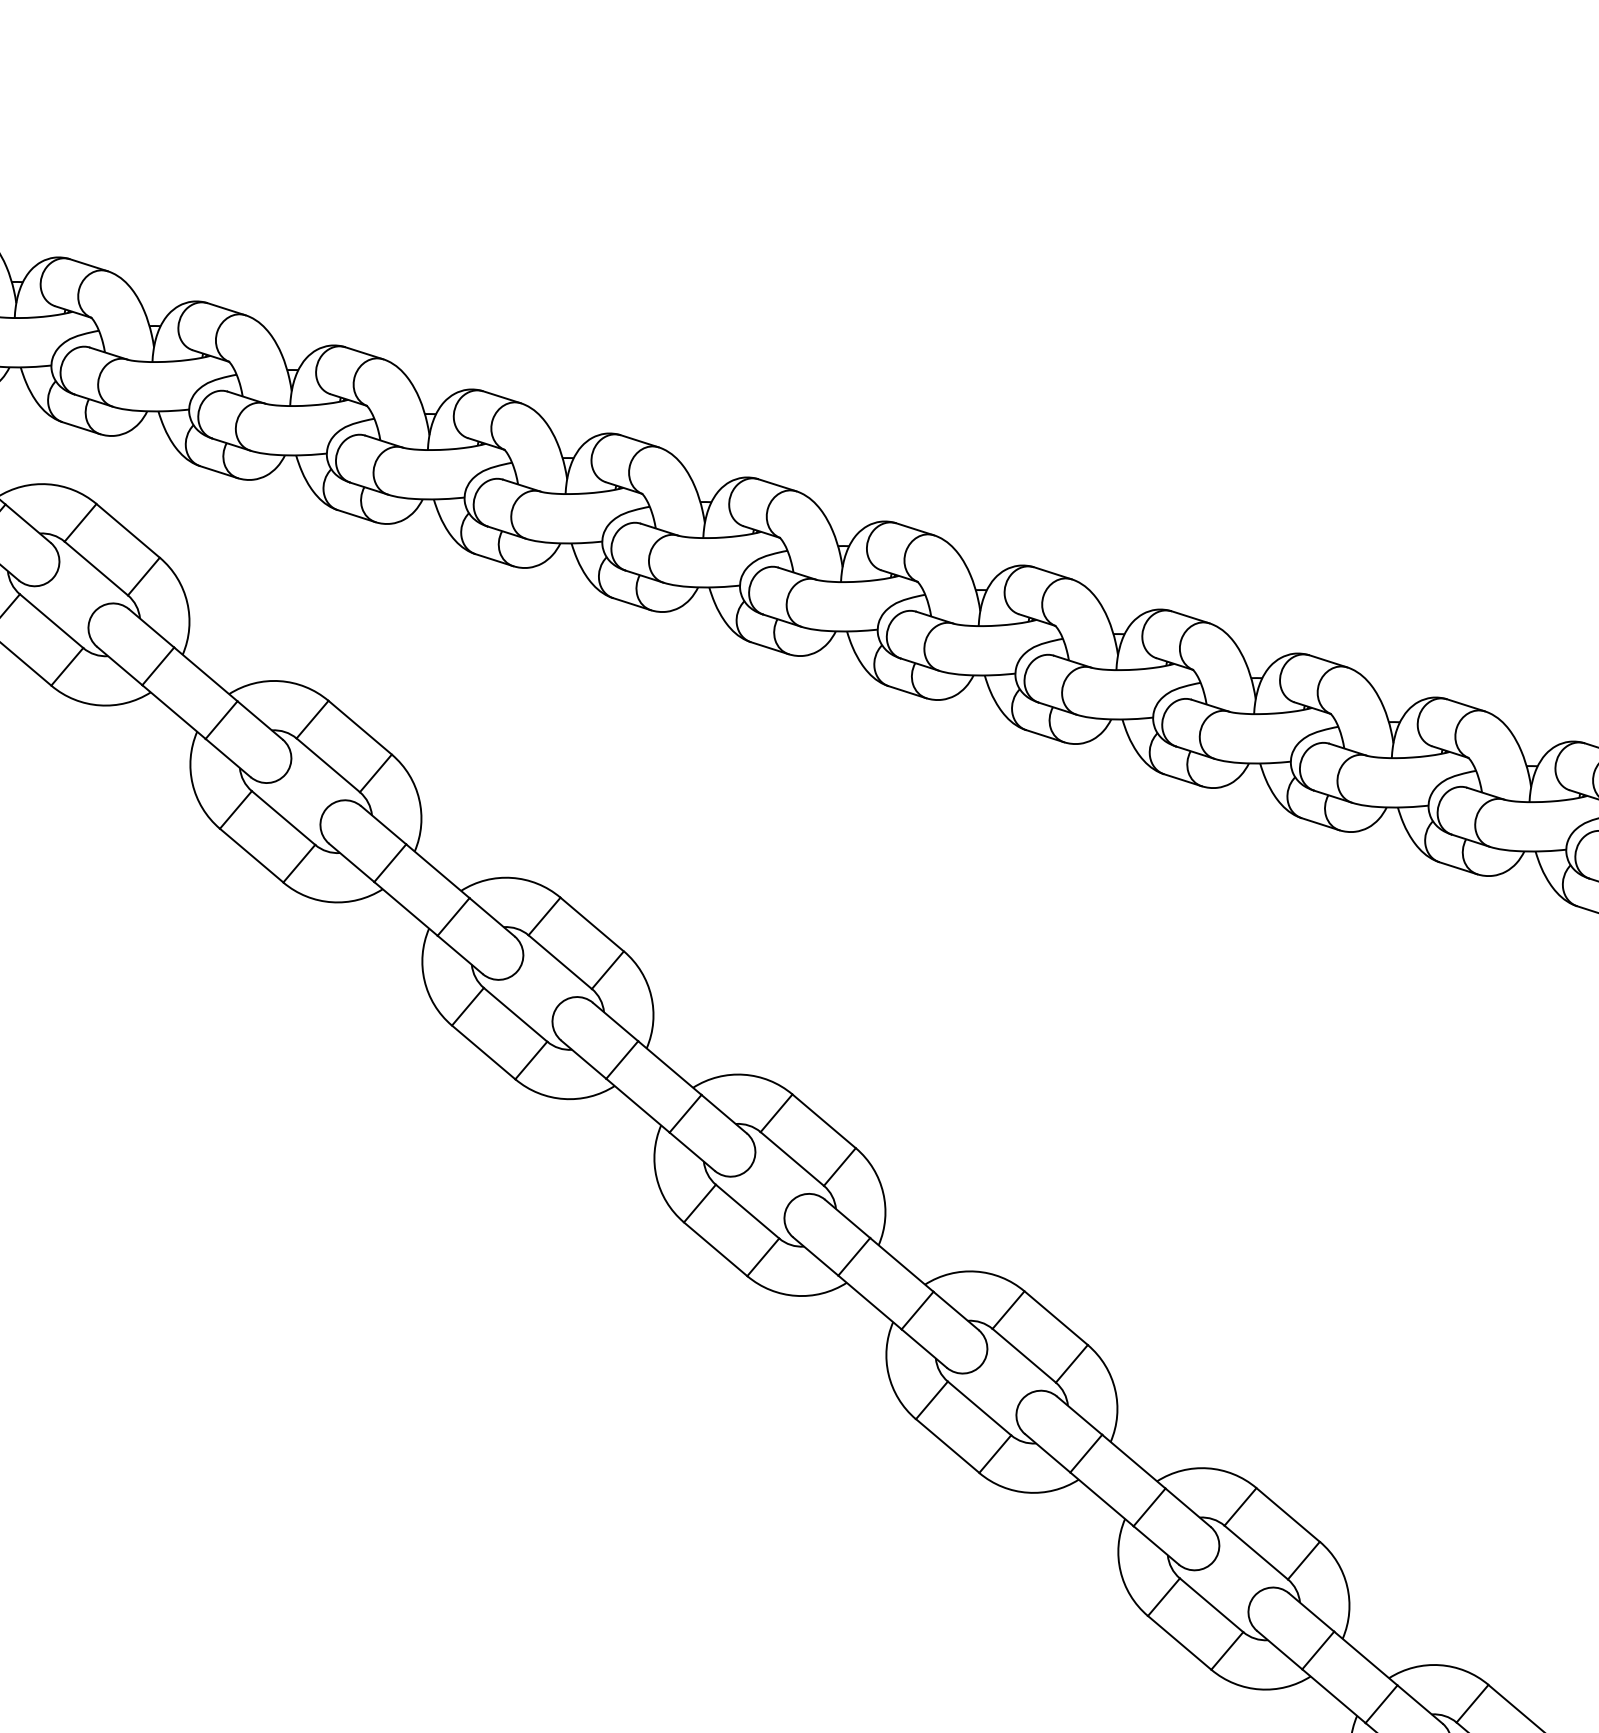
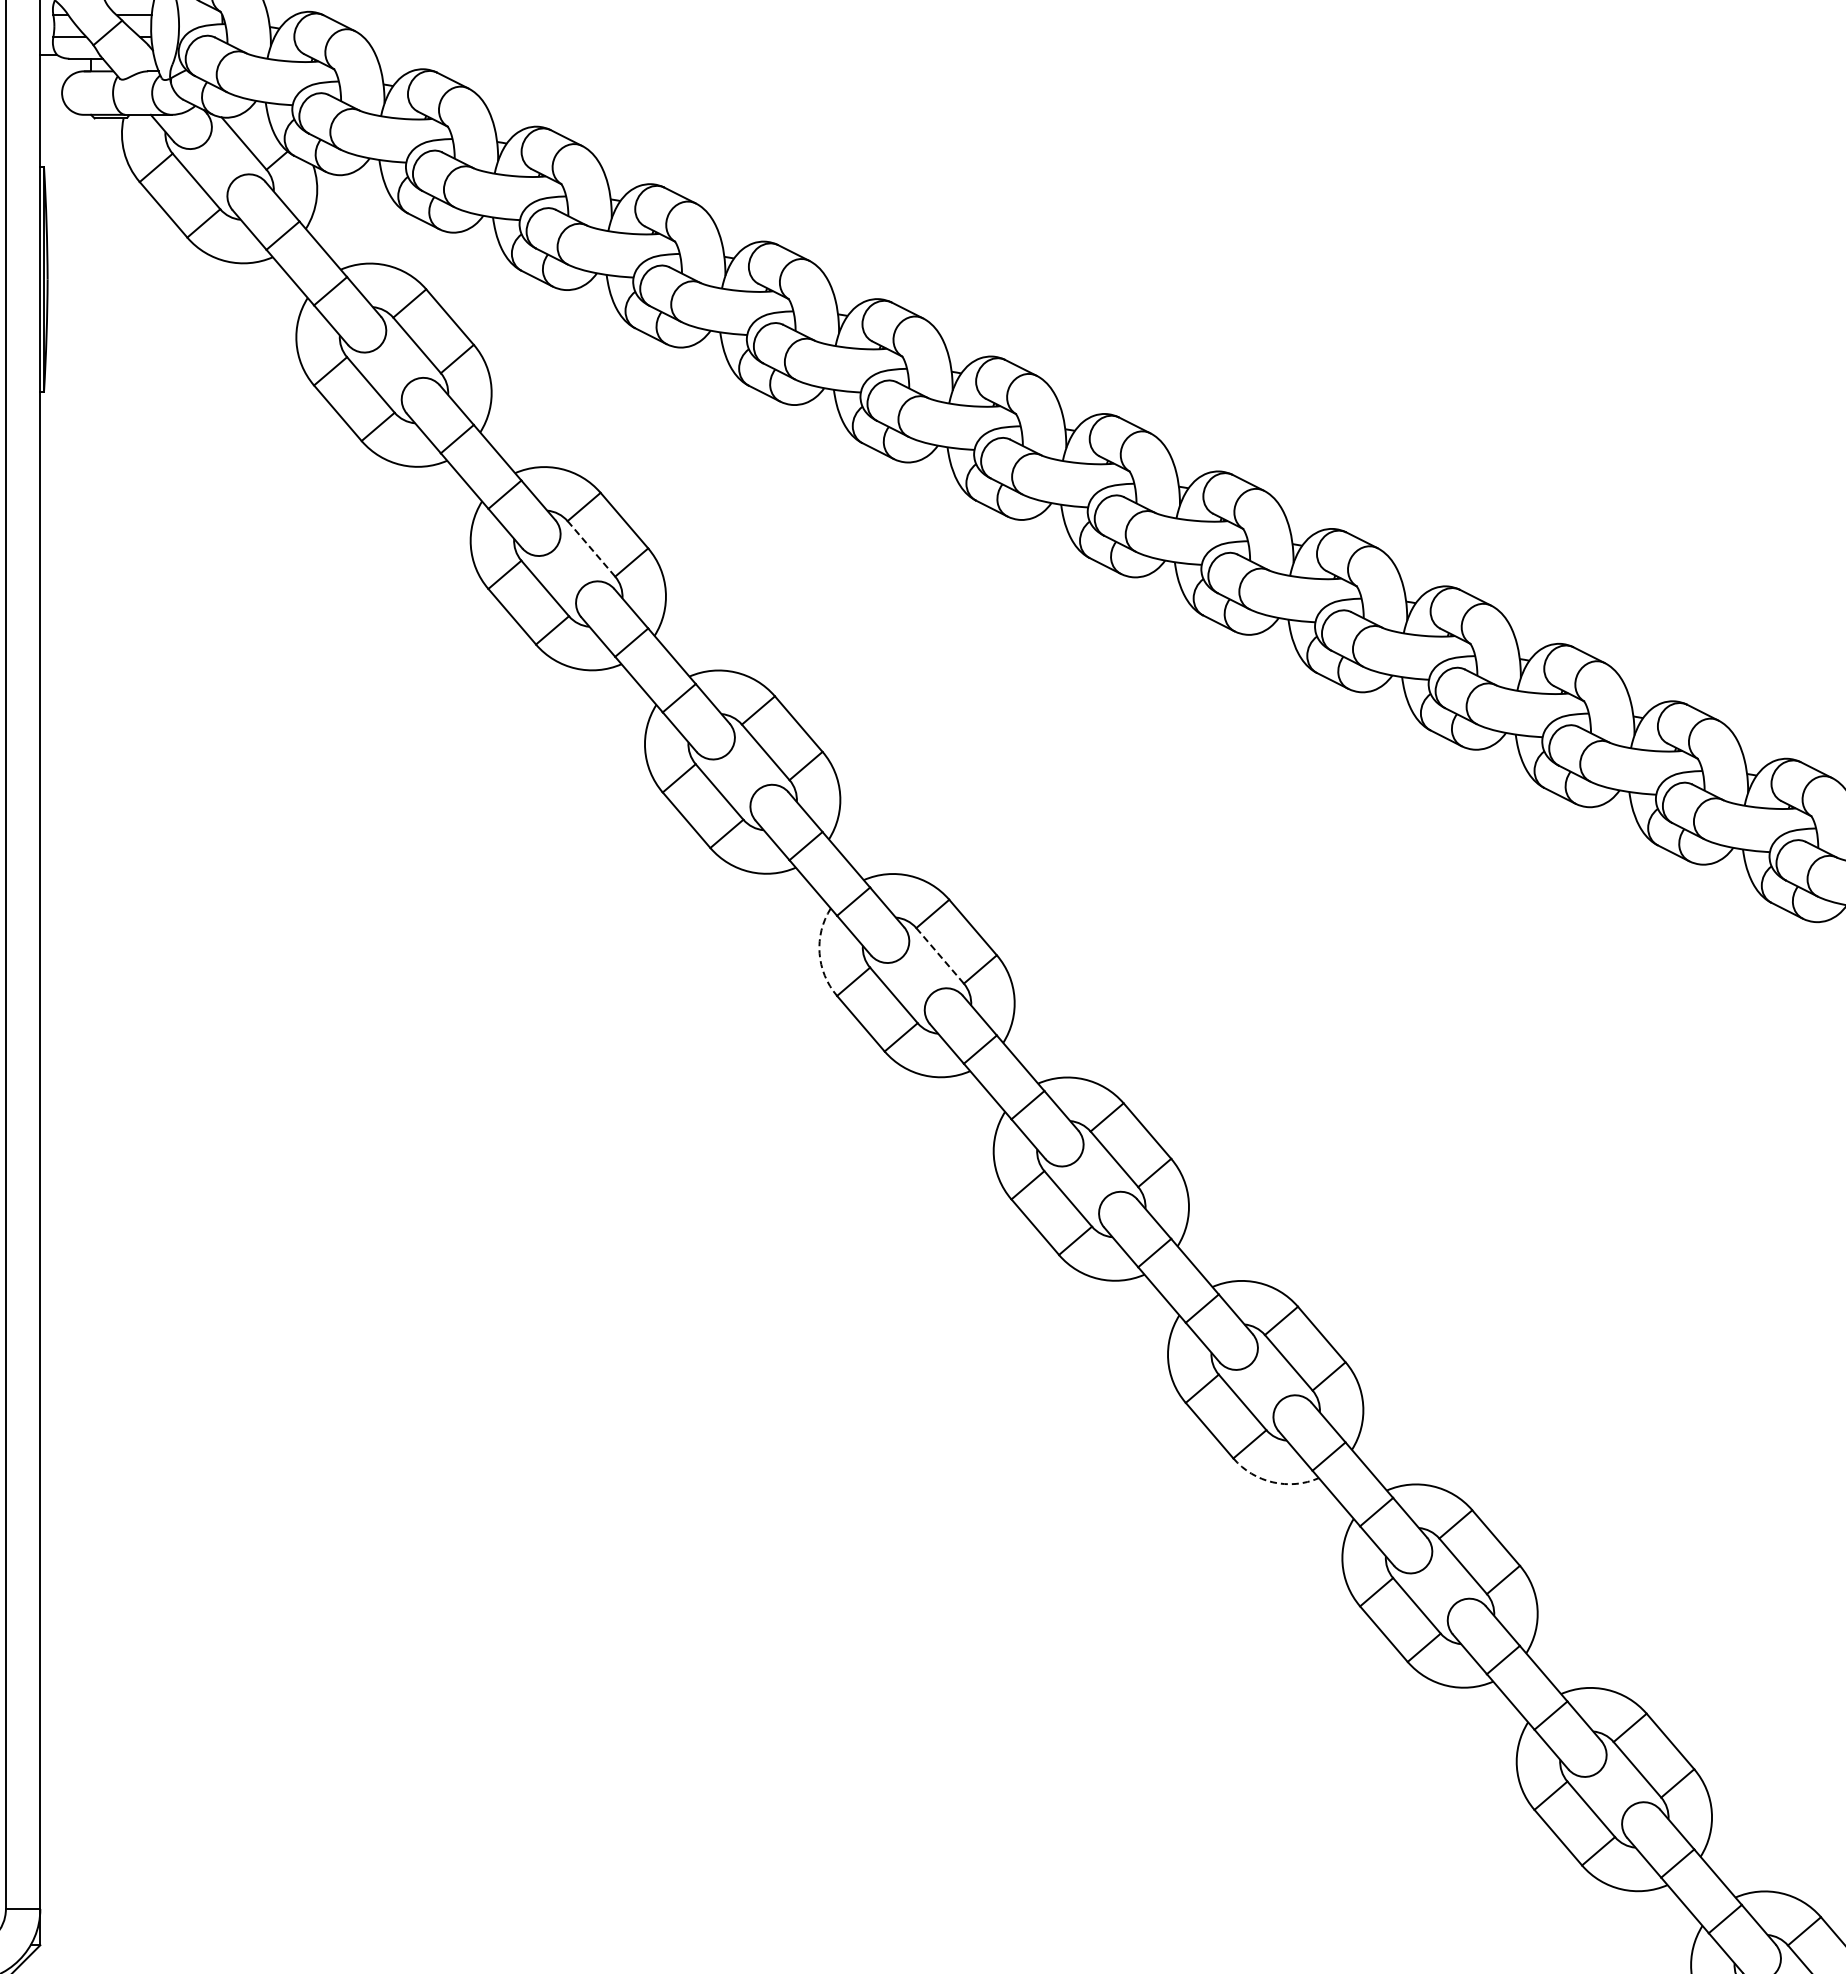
line: (328, 764) -> (591, 548), solid -> dashed
line: (792, 1158) -> (940, 955), solid -> dashed
arc: (656, 1177) -> (819, 953), solid -> dashed
arc: (1259, 1689) -> (1272, 1482), solid -> dashed

